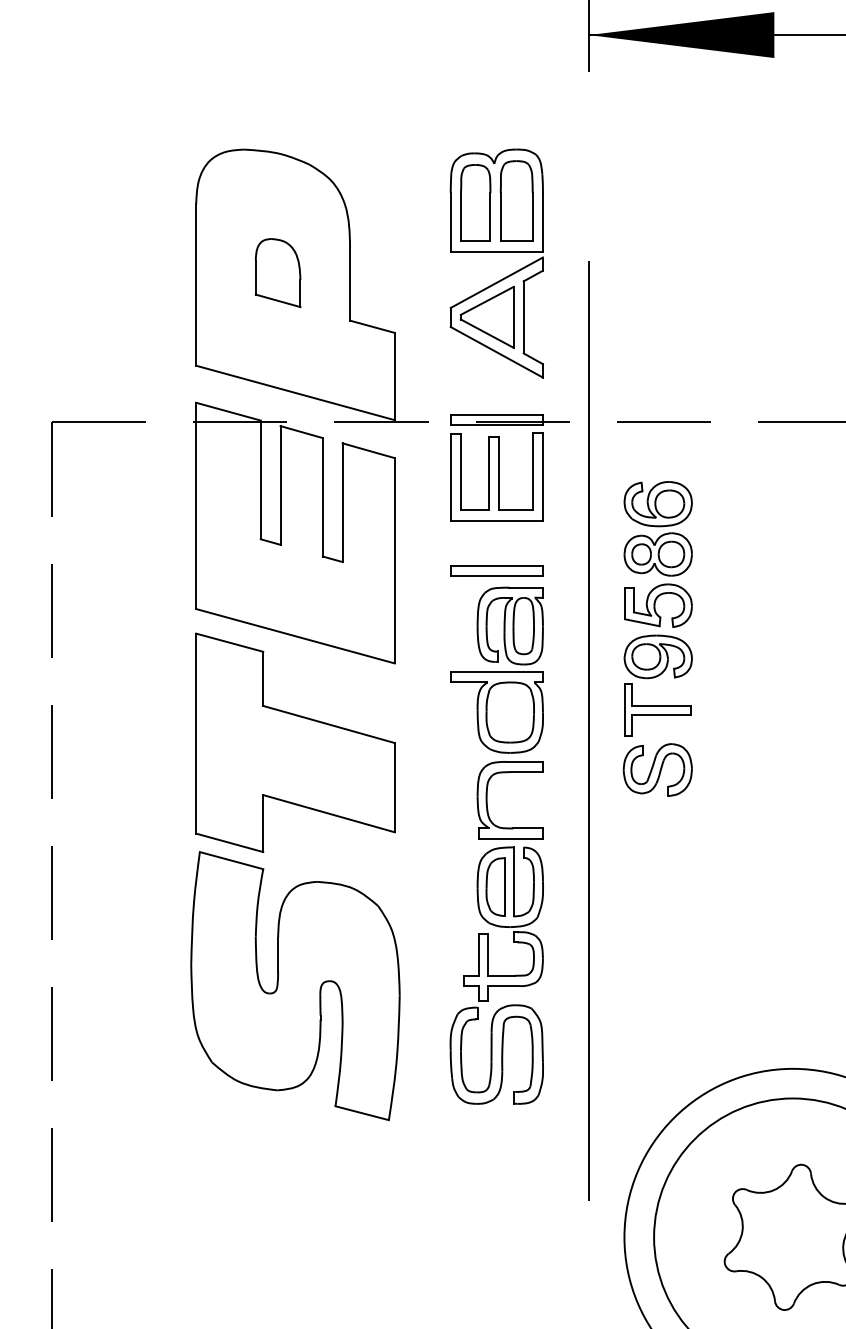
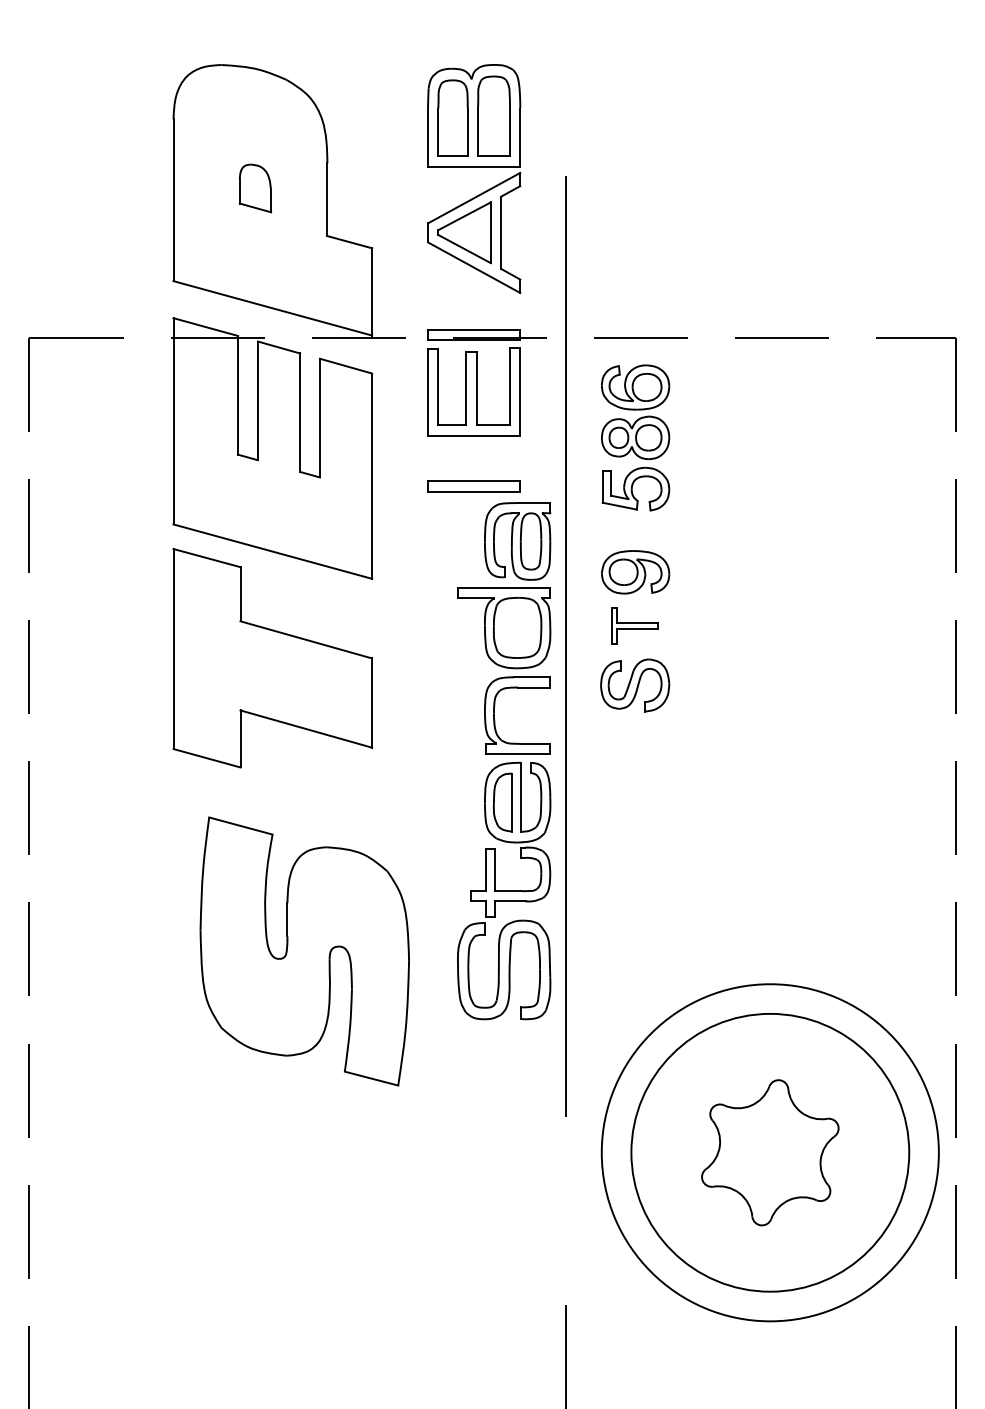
part: (278, 273) -> (255, 188), size x0.7
part: (658, 554) -> (635, 437), moved
part: (657, 710) -> (634, 625), size x0.7
part: (497, 846) -> (504, 761), moved
part: (295, 986) -> (304, 951), moved

